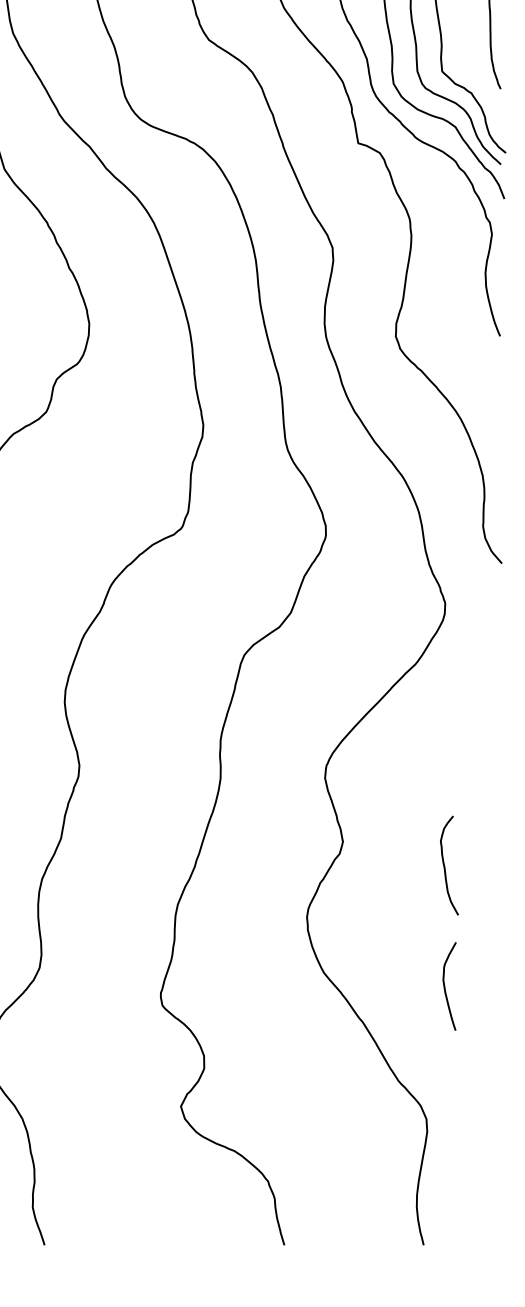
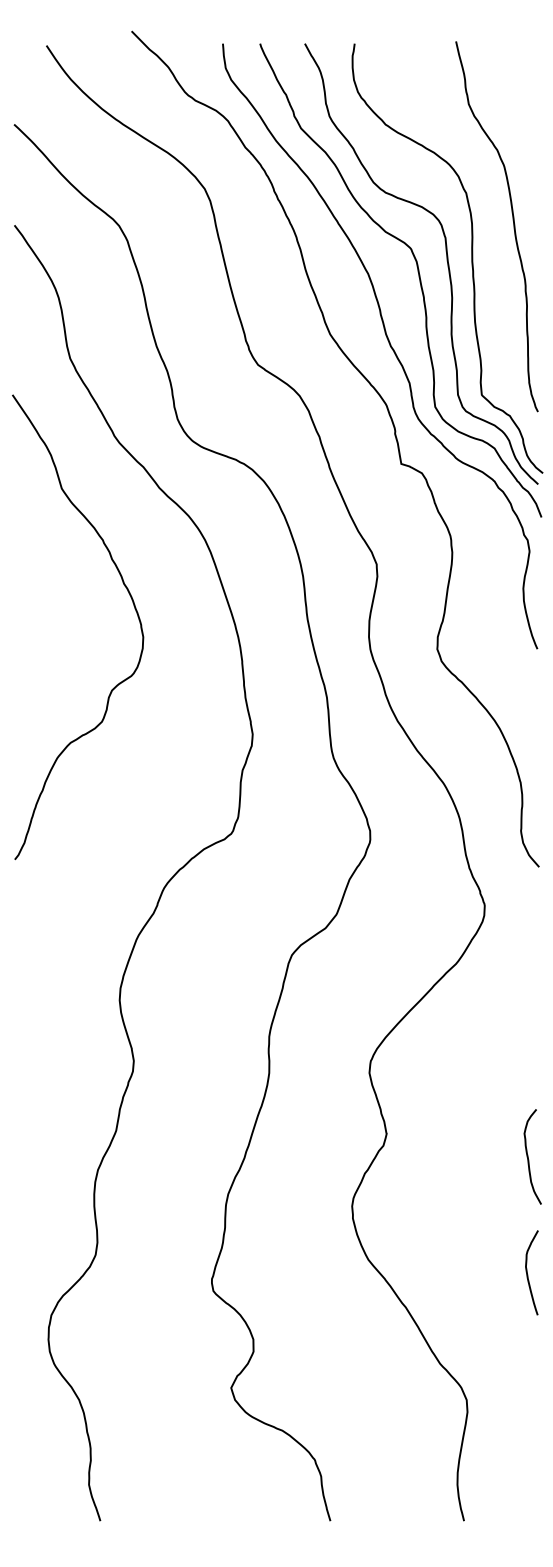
curve: (444, 865) -> (528, 1156), moved
curve: (446, 988) -> (528, 1274), moved

